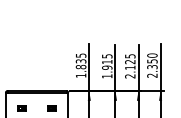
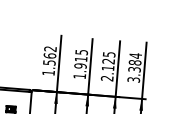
text: (80, 61) -> (49, 56), 1.835 -> 1.562
text: (152, 65) -> (134, 67), 2.350 -> 3.384

